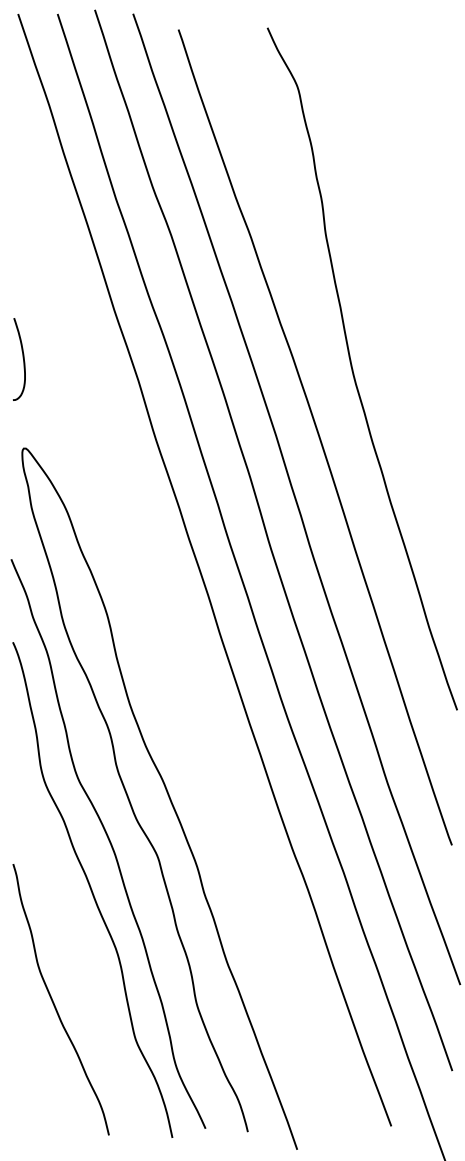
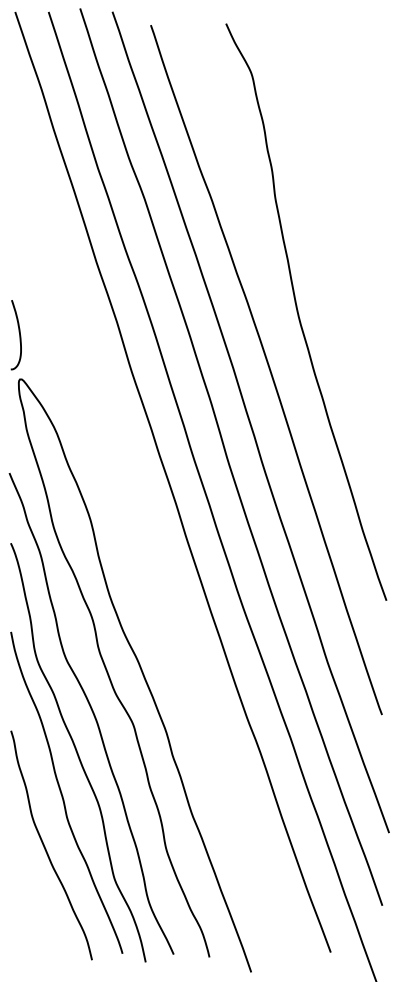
curve: (23, 359) -> (19, 335), moved
curve: (74, 937) -> (62, 792), added

